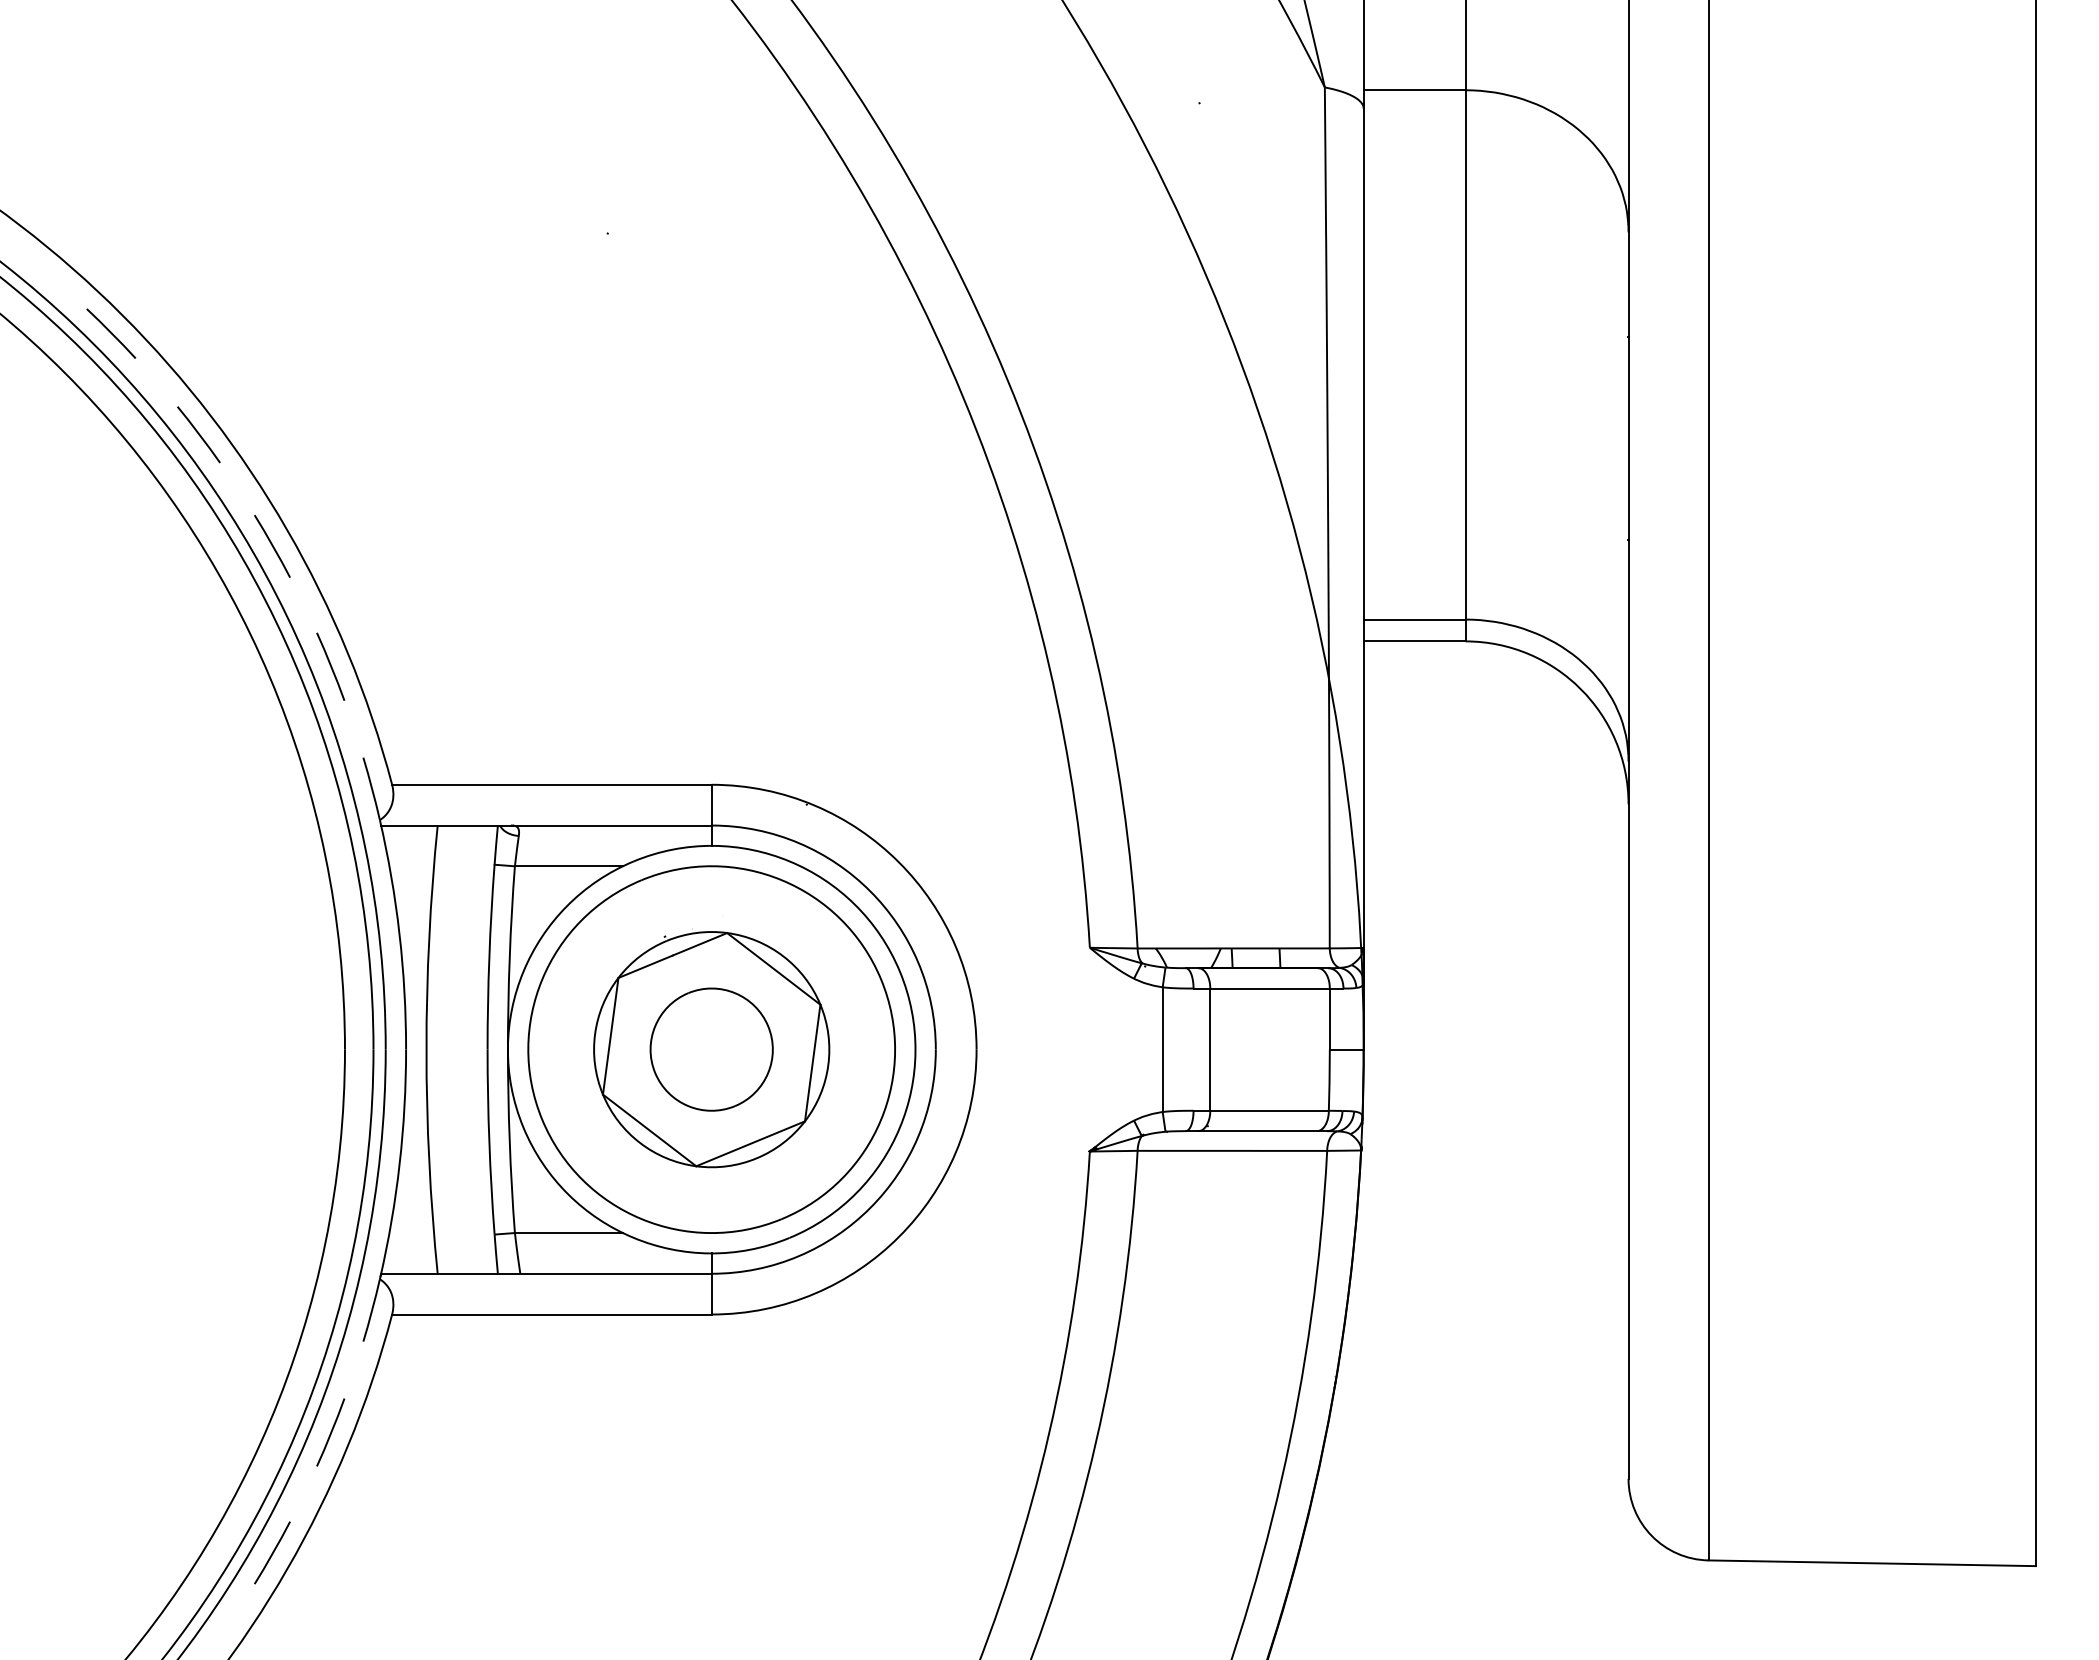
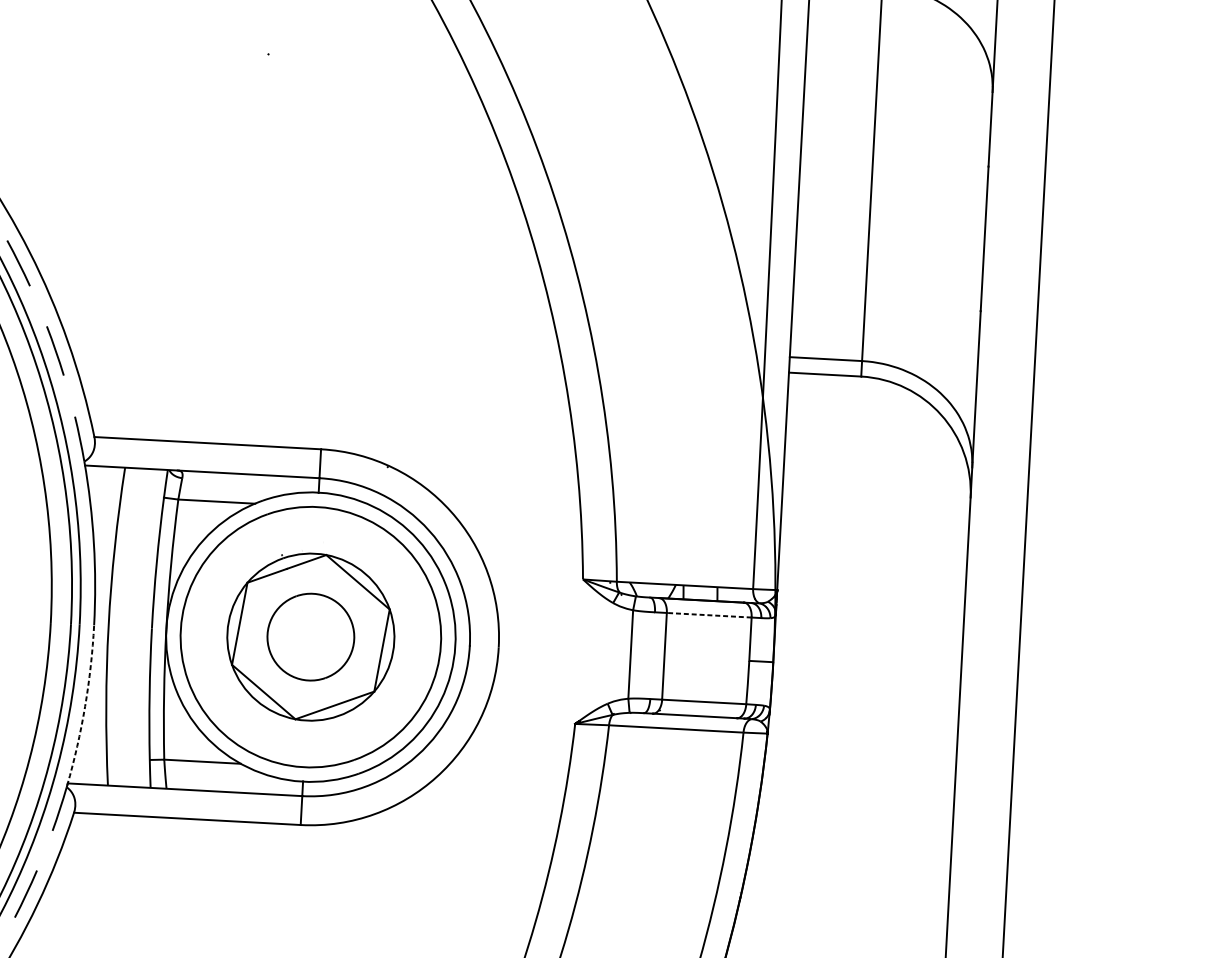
line: (1270, 988) -> (709, 615), solid -> dashed
arc: (399, 1164) -> (85, 706), solid -> dashed

